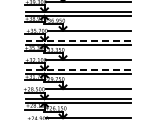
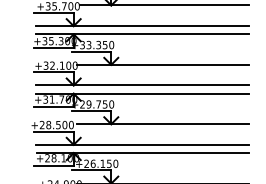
line: (77, 40) -> (140, 25), dashed -> solid
line: (77, 69) -> (140, 84), dashed -> solid

